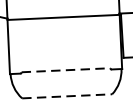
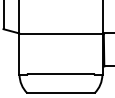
line: (66, 69) -> (61, 73), dashed -> solid
line: (66, 96) -> (60, 93), dashed -> solid

